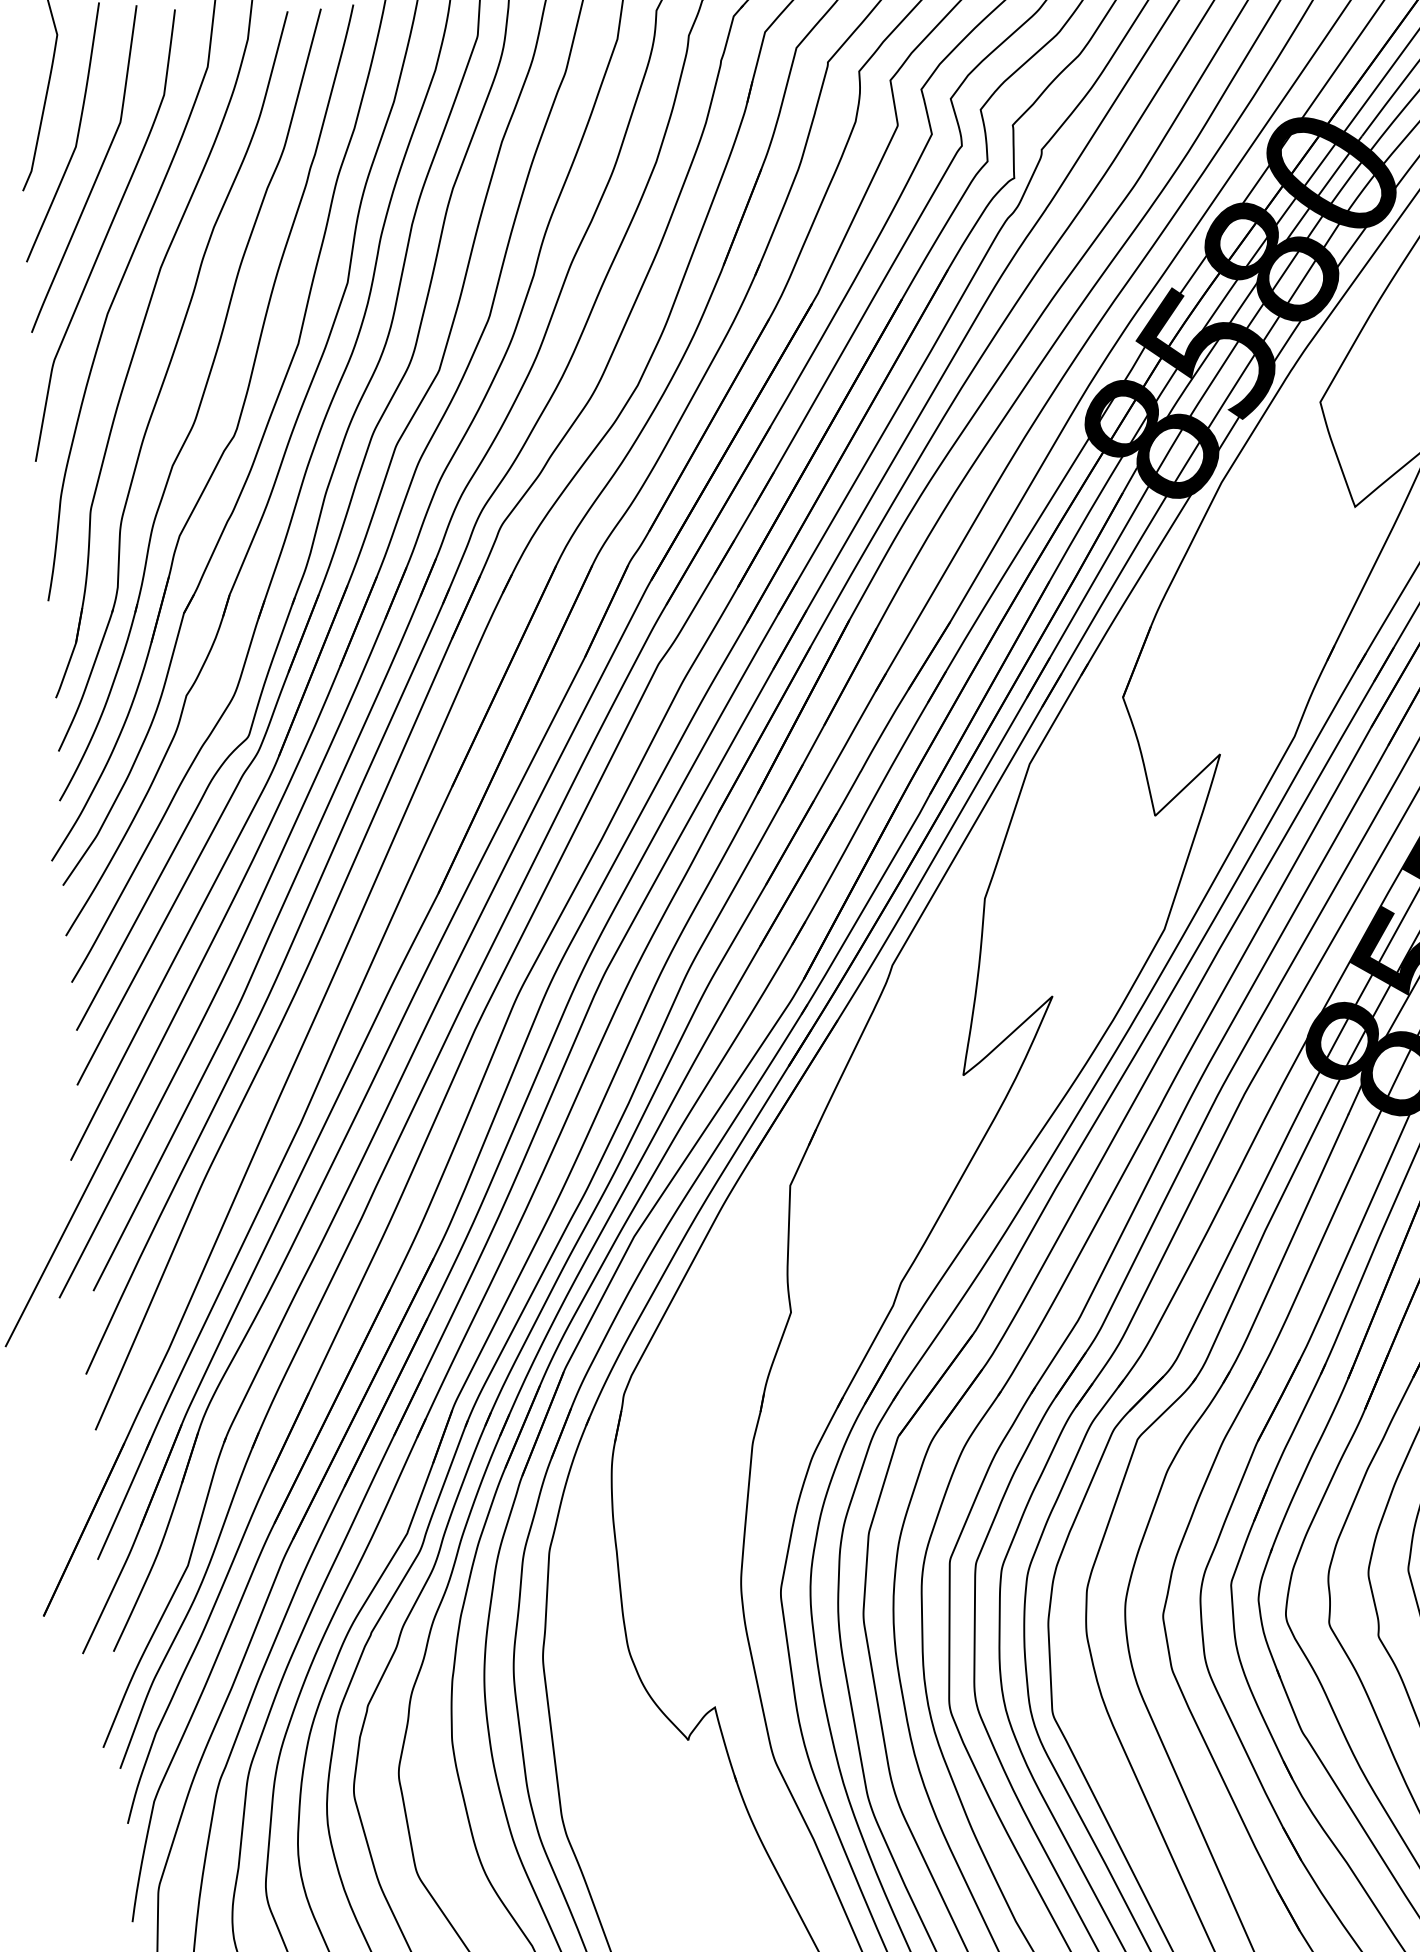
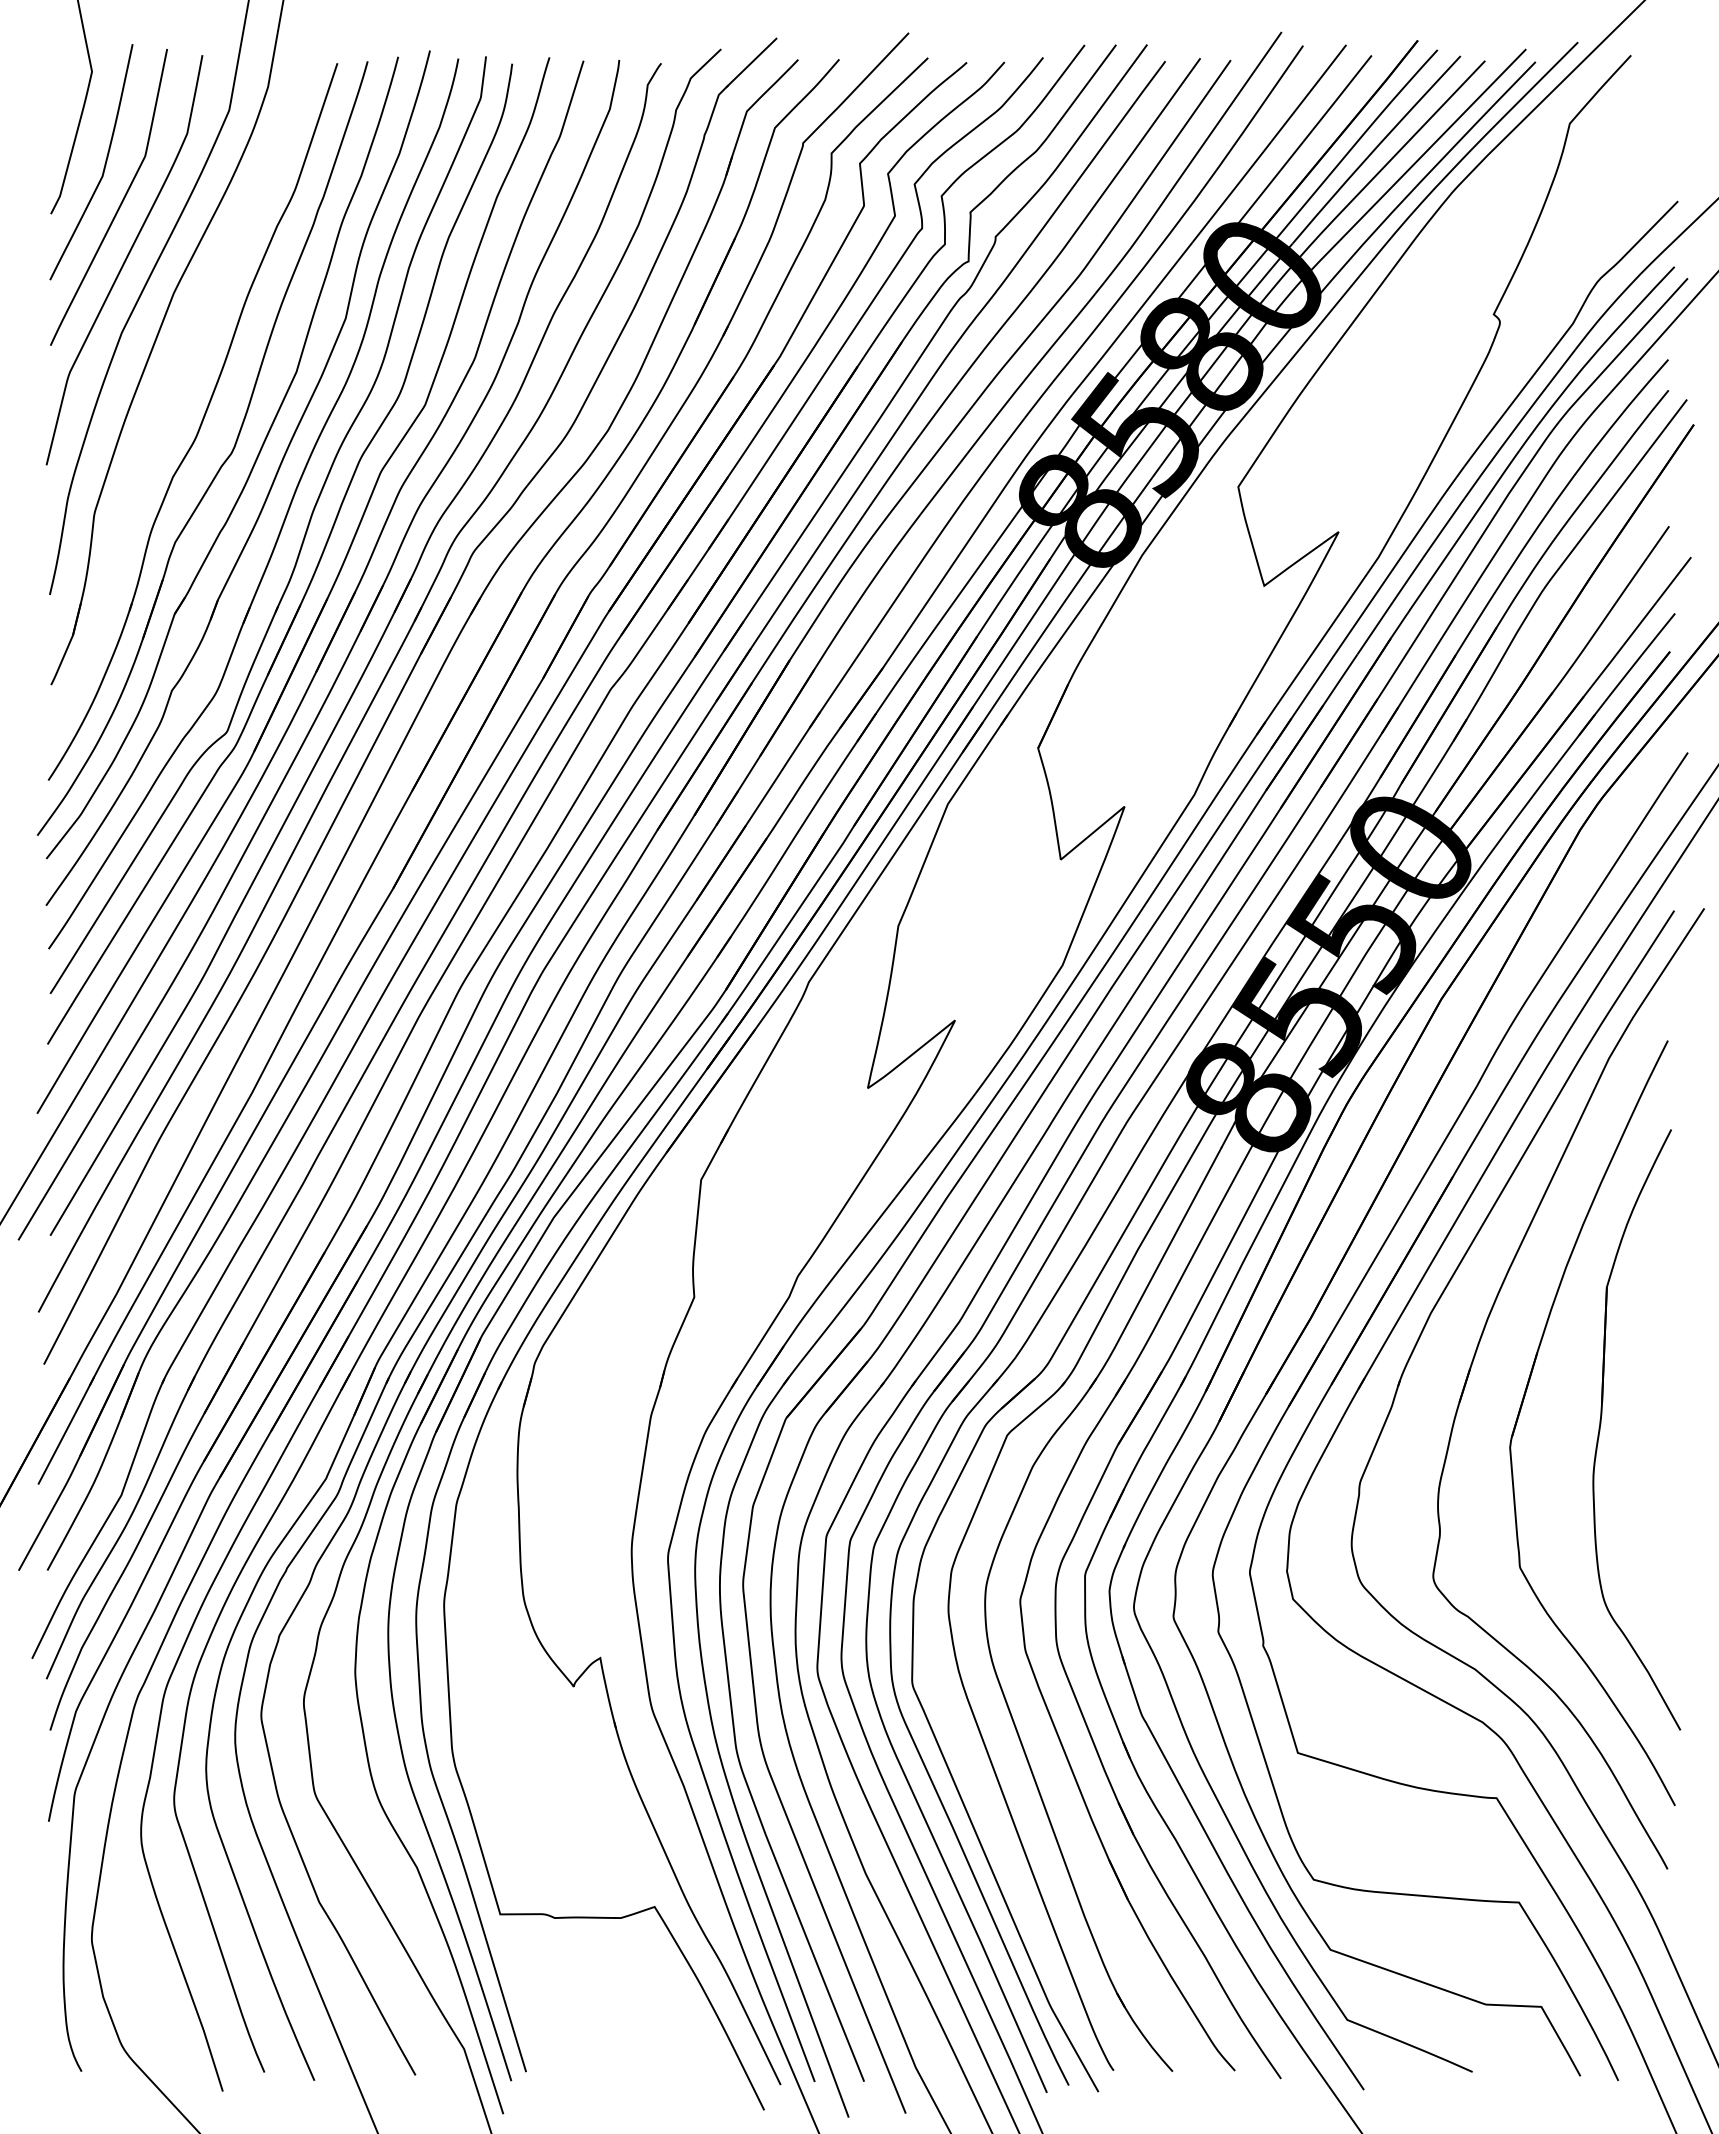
part: (165, 380) -> (171, 397), removed

